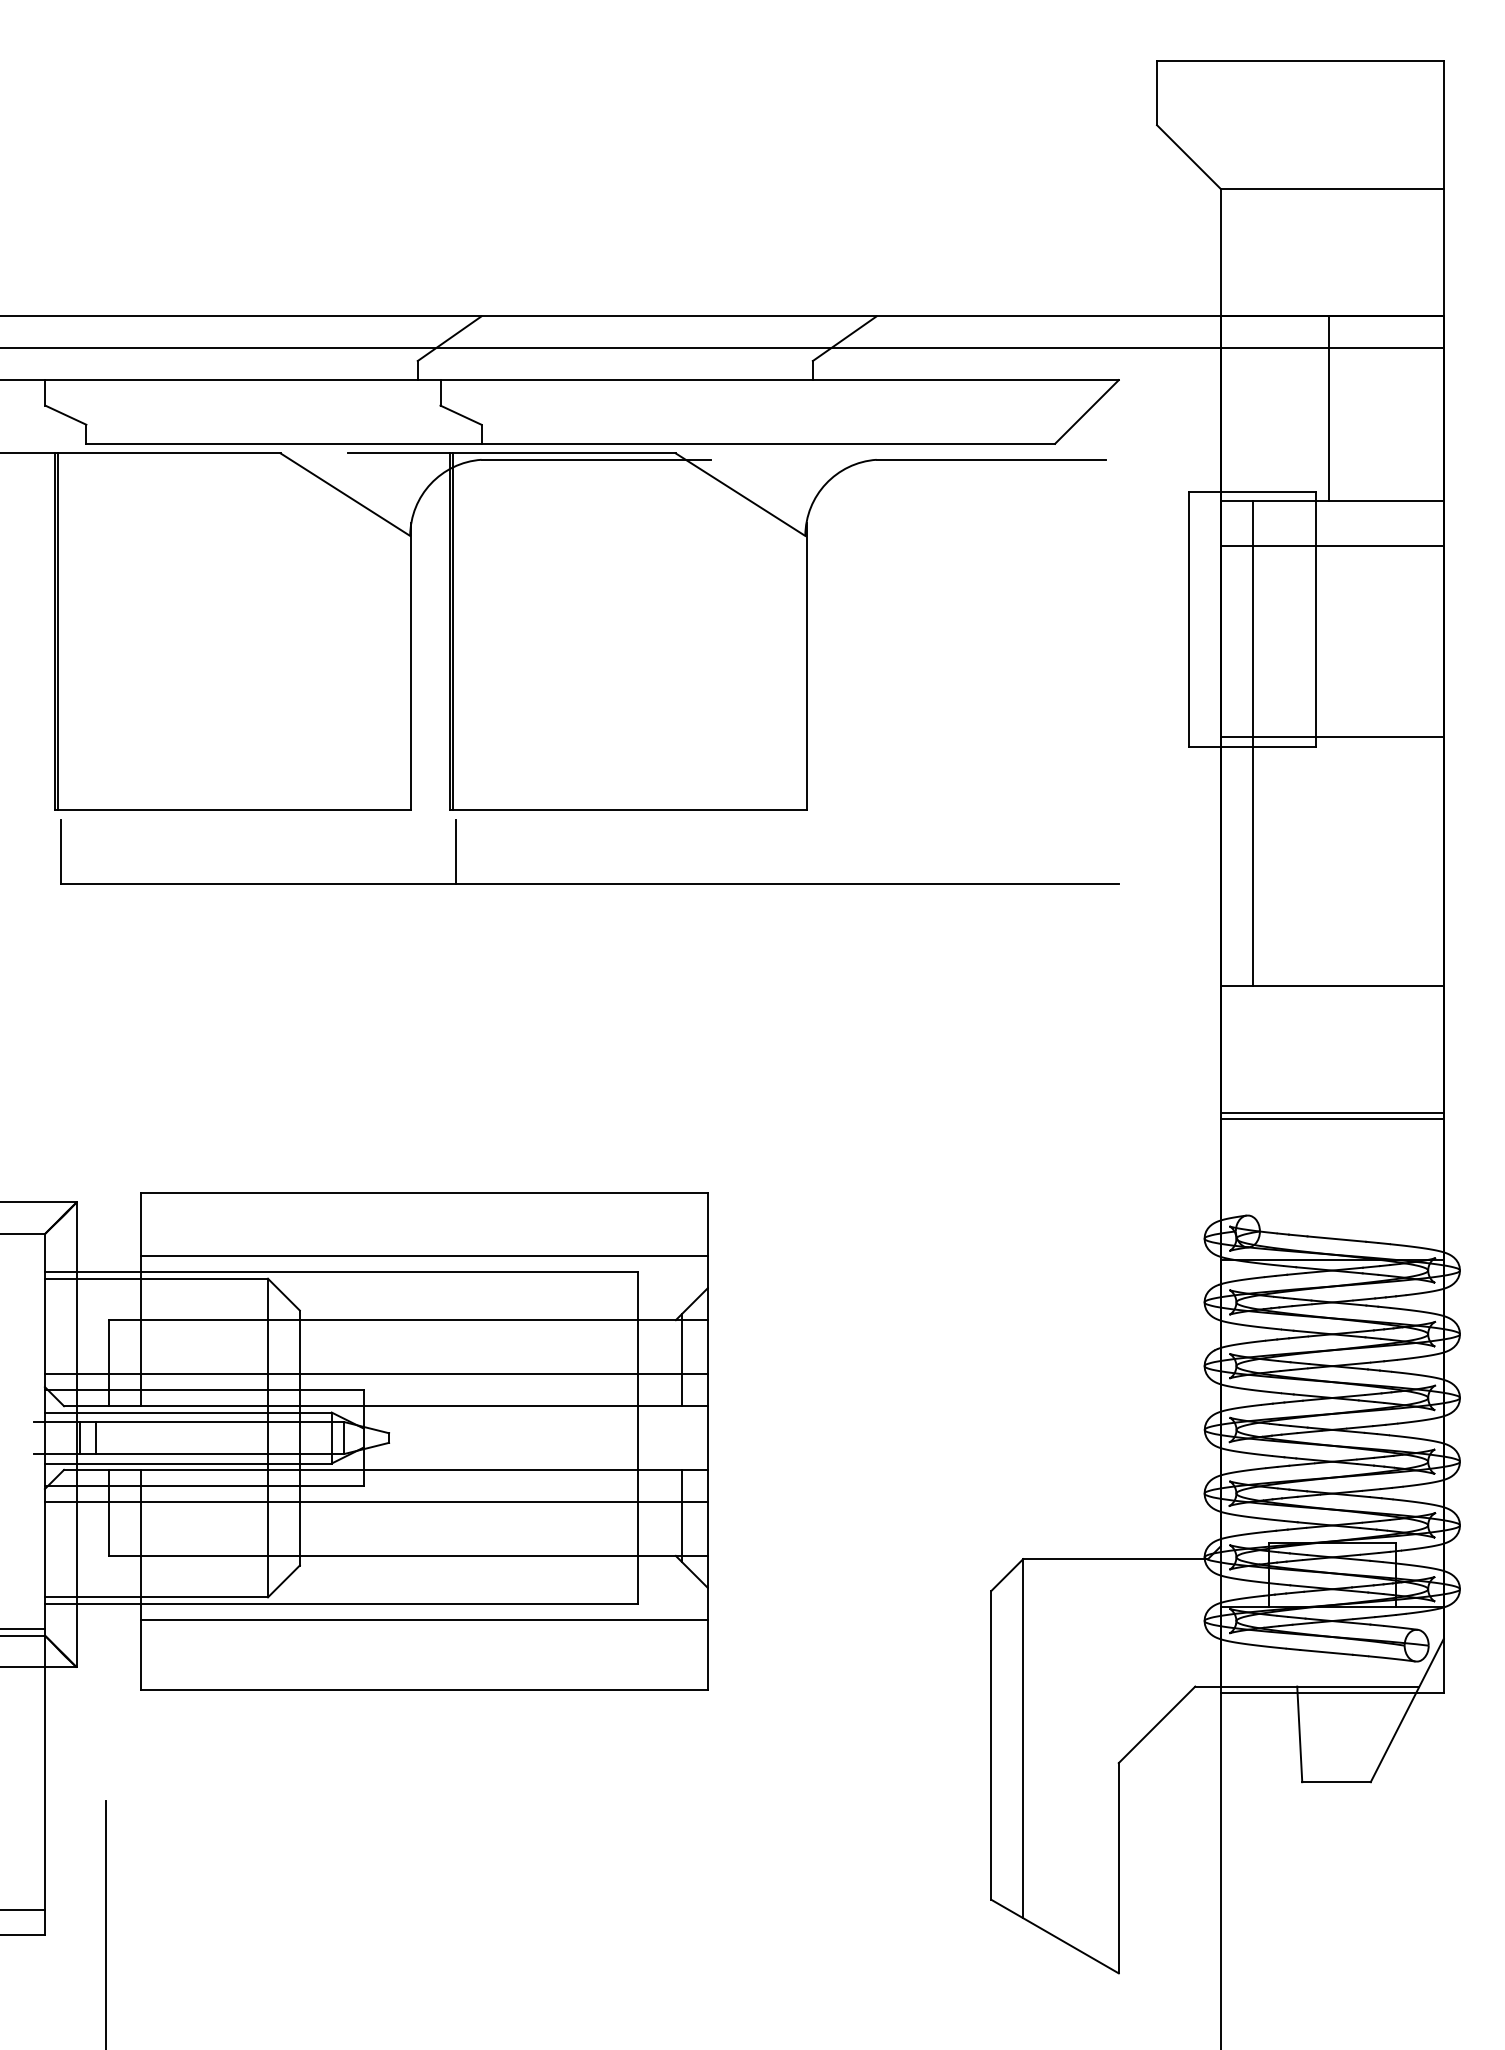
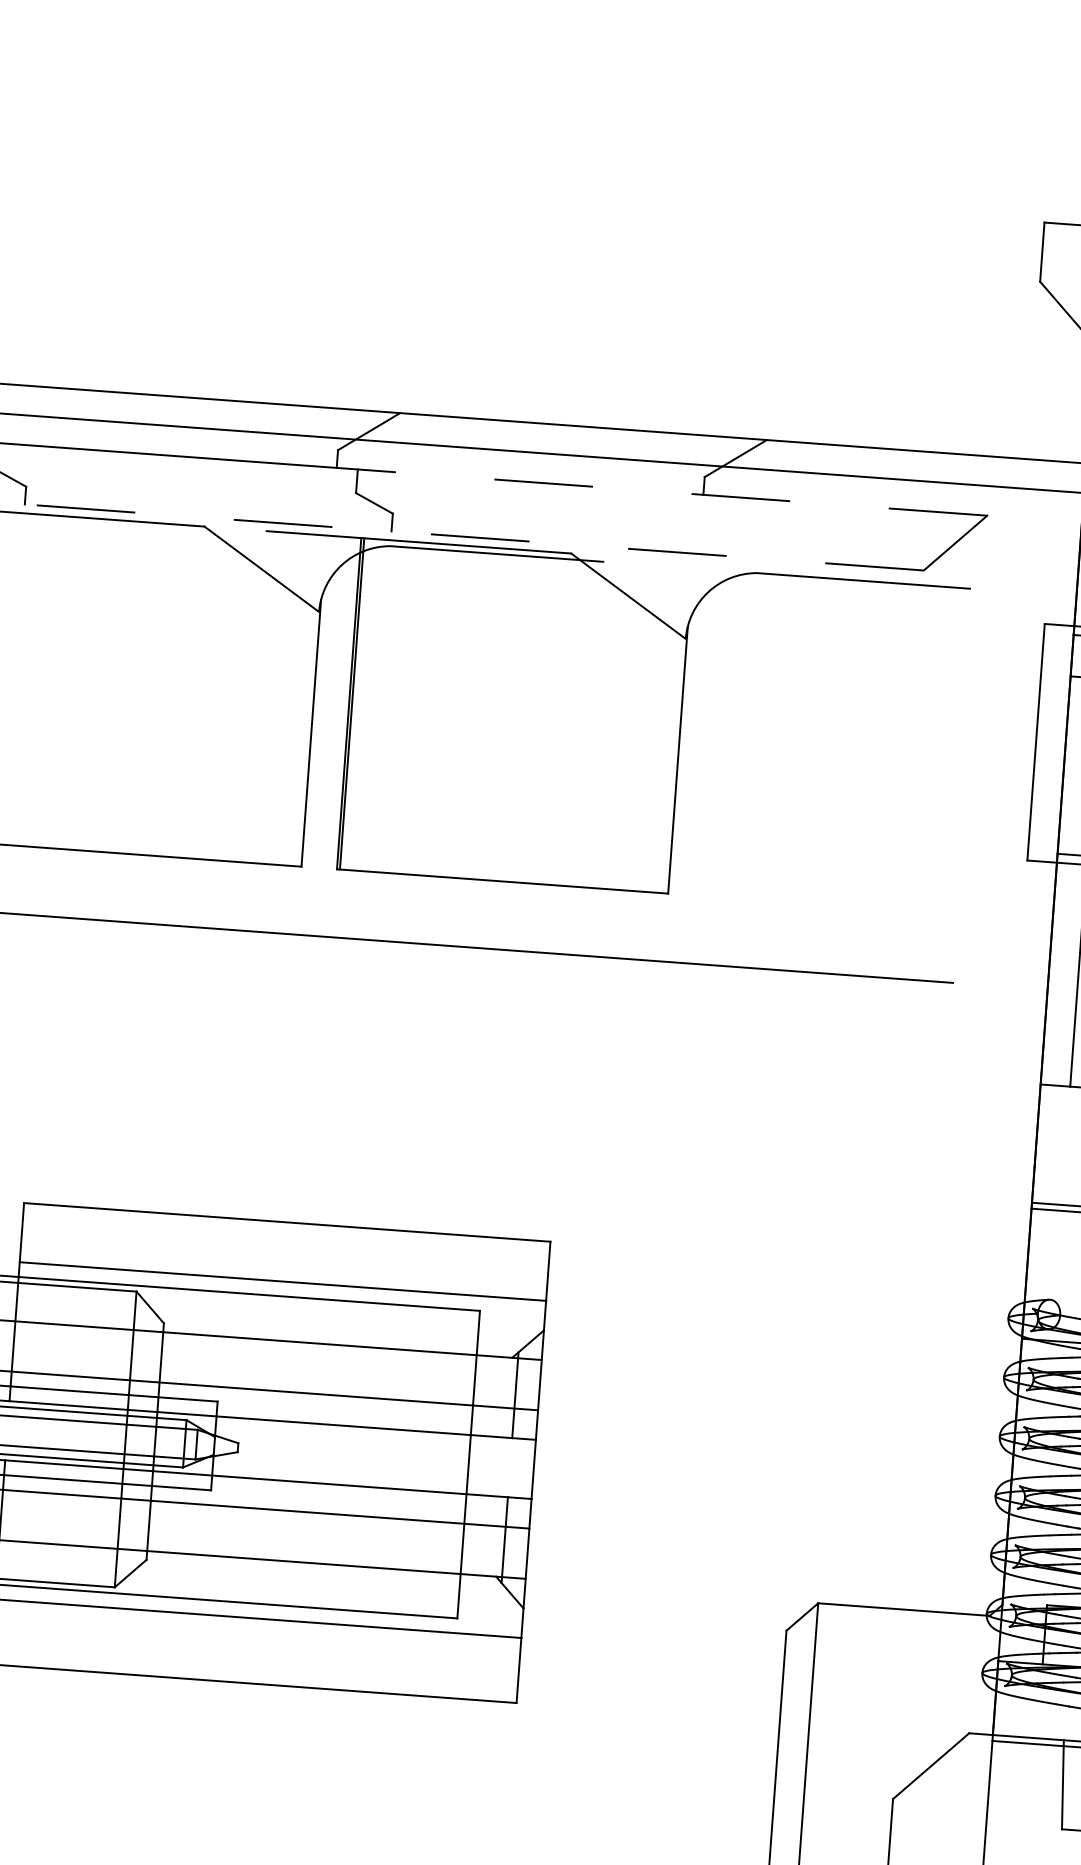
line: (768, 380) -> (662, 492), solid -> dashed
line: (570, 443) -> (474, 537), solid -> dashed
line: (456, 851) -> (340, 907), removed

